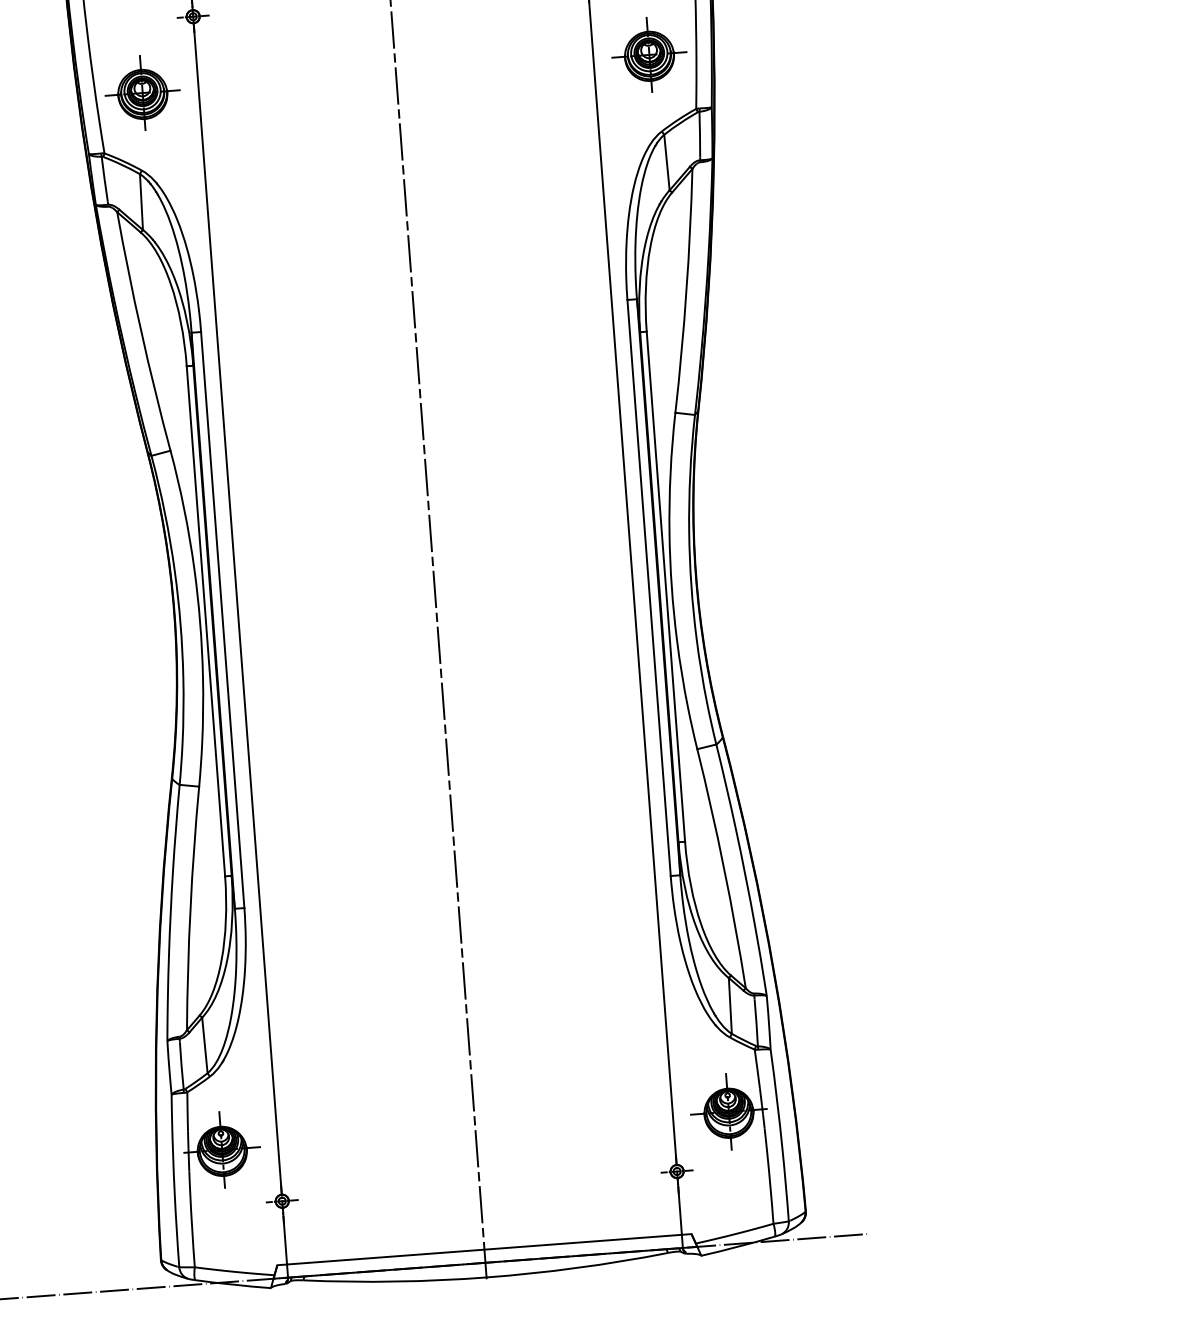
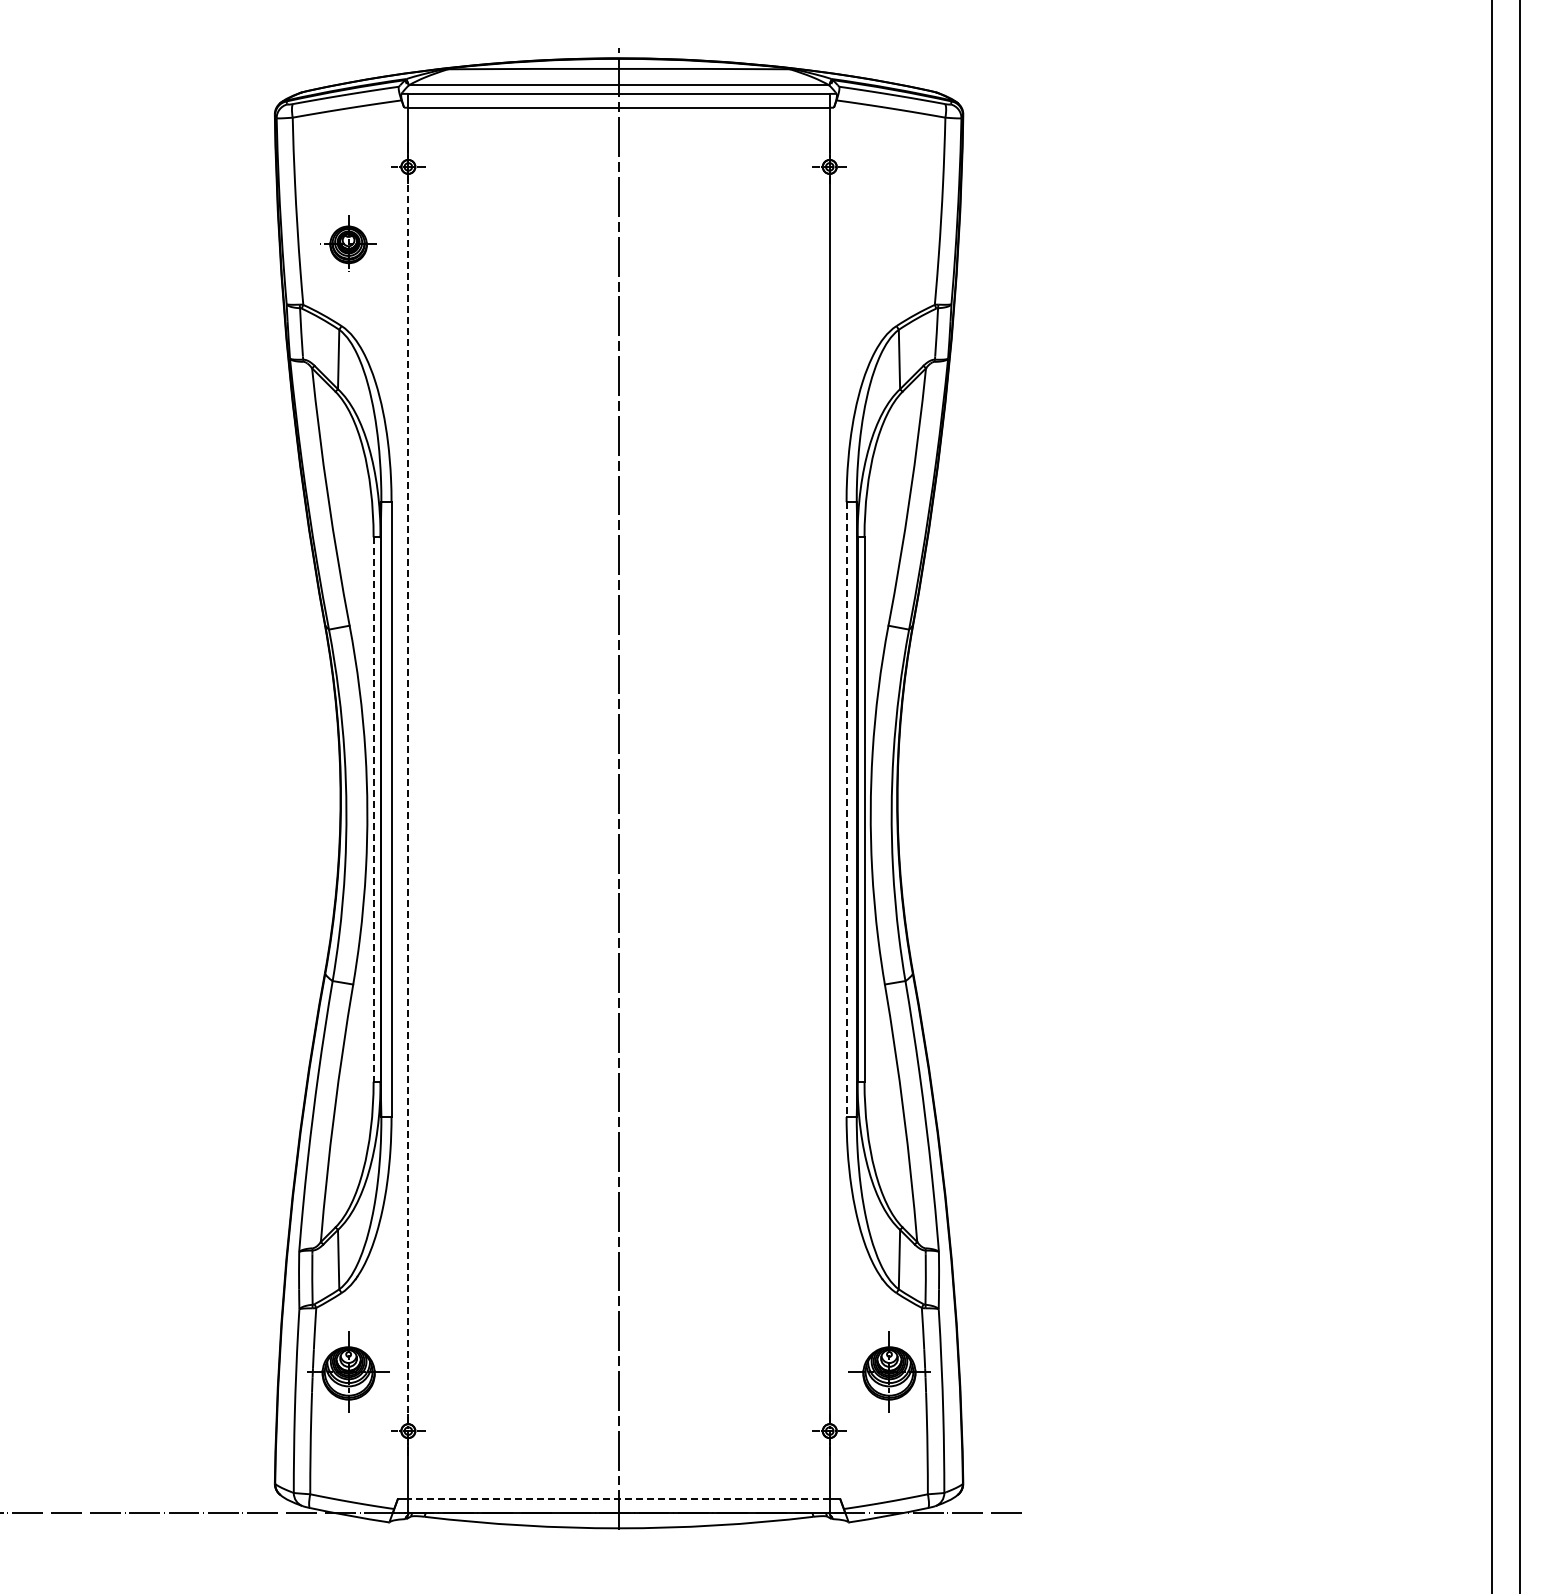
part: (649, 54) -> (889, 243), removed
part: (142, 92) -> (348, 243), size x0.7
line: (649, 588) -> (846, 810), solid -> dashed
line: (237, 608) -> (408, 798), solid -> dashed
line: (205, 622) -> (373, 810), solid -> dashed
line: (484, 1249) -> (619, 1498), solid -> dashed

